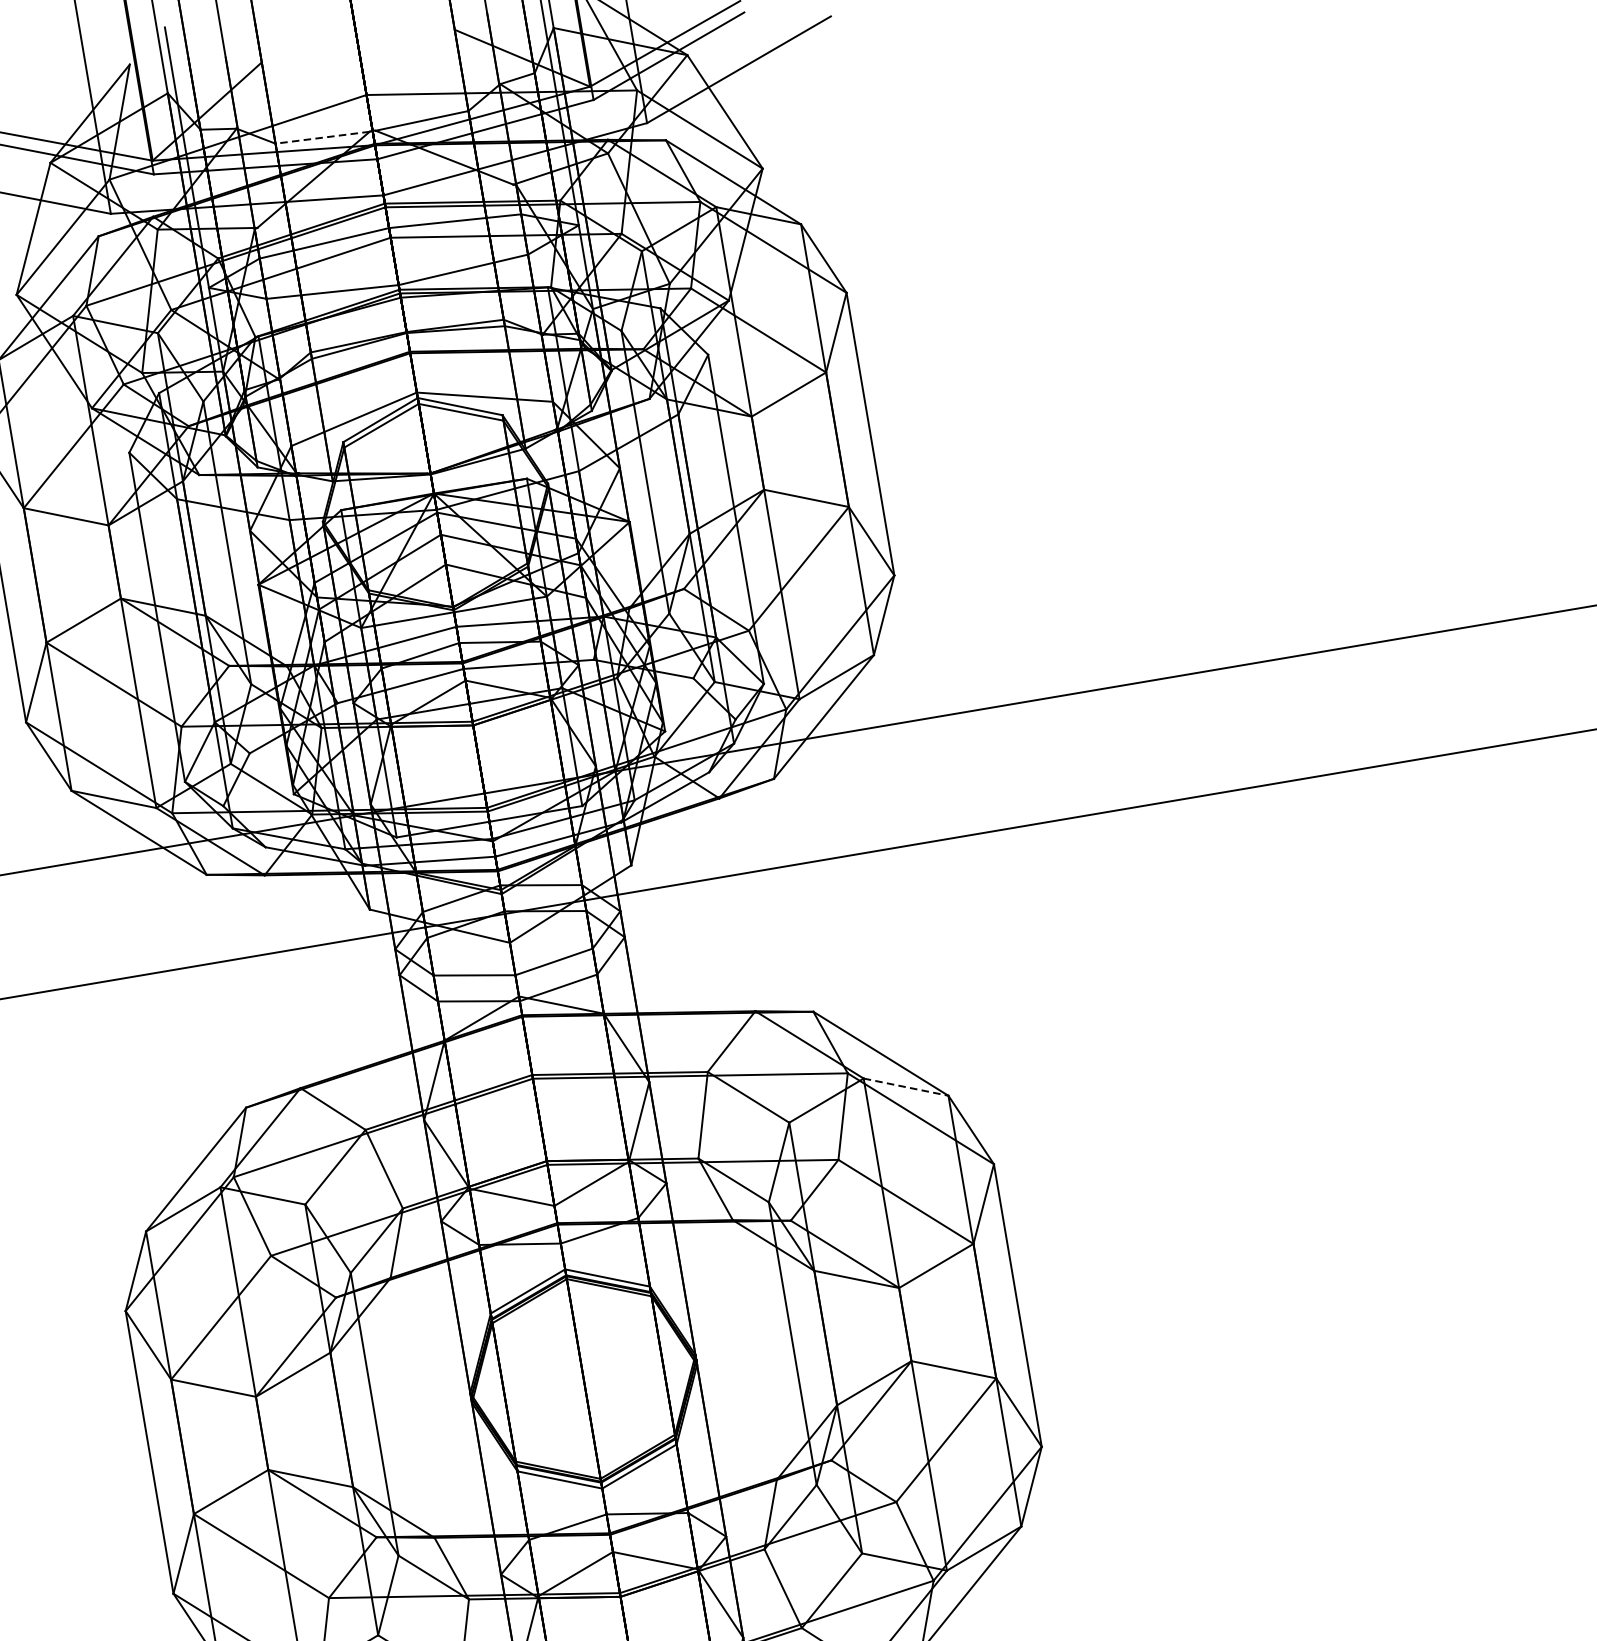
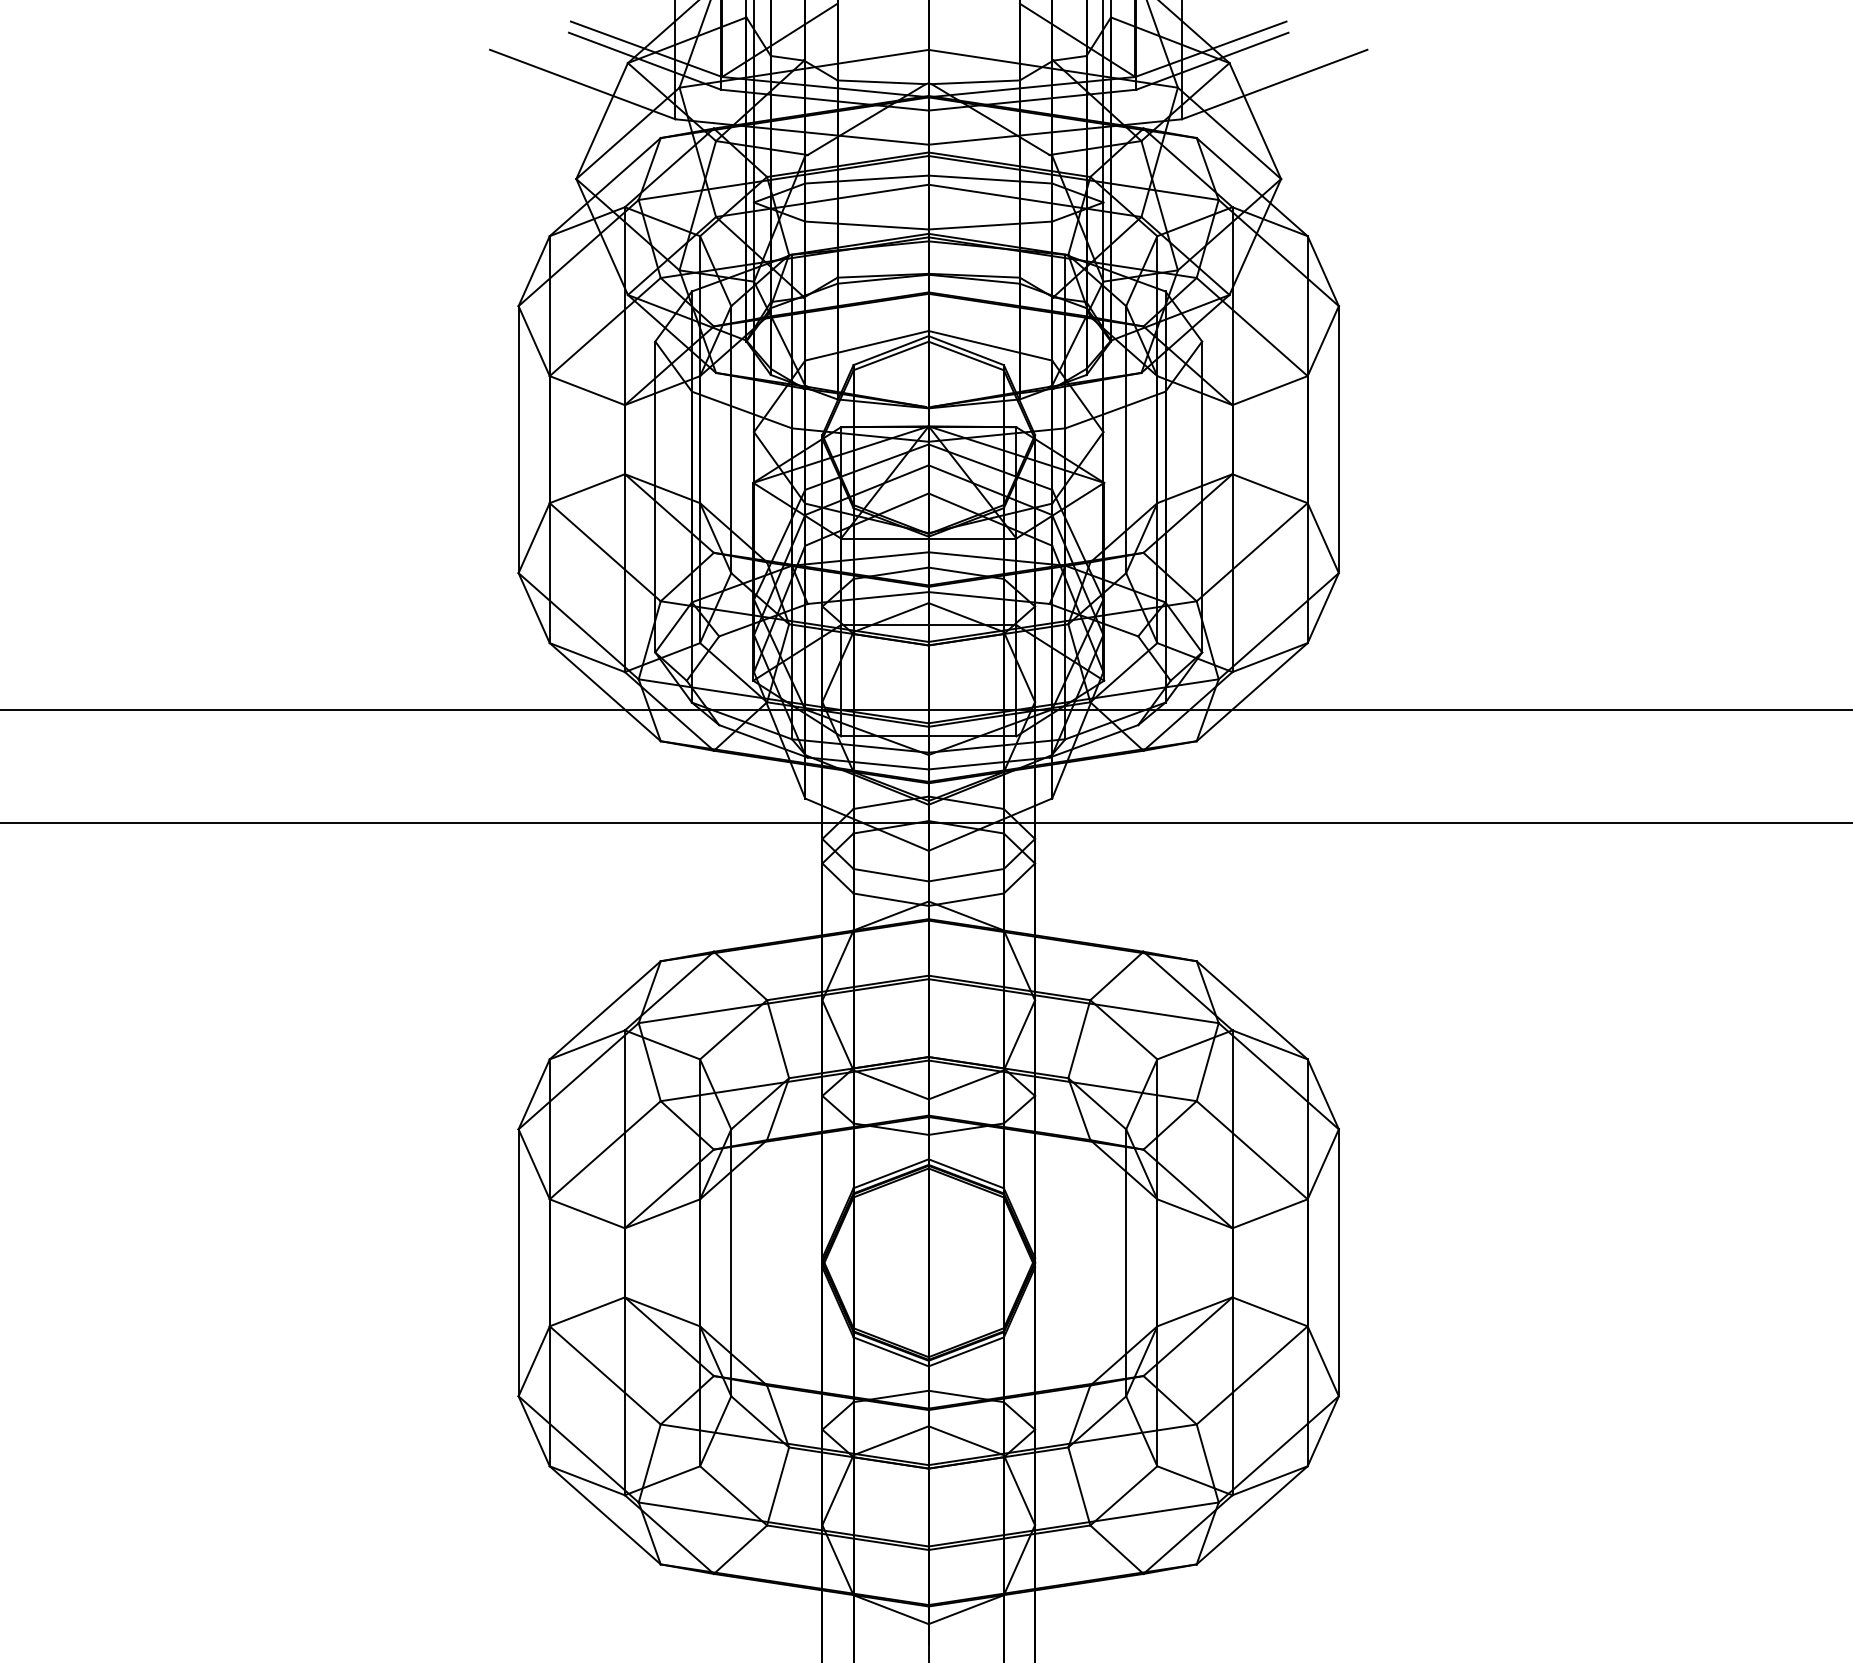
line: (322, 137) -> (881, 82), dashed -> solid
line: (906, 1087) -> (1270, 1045), dashed -> solid

